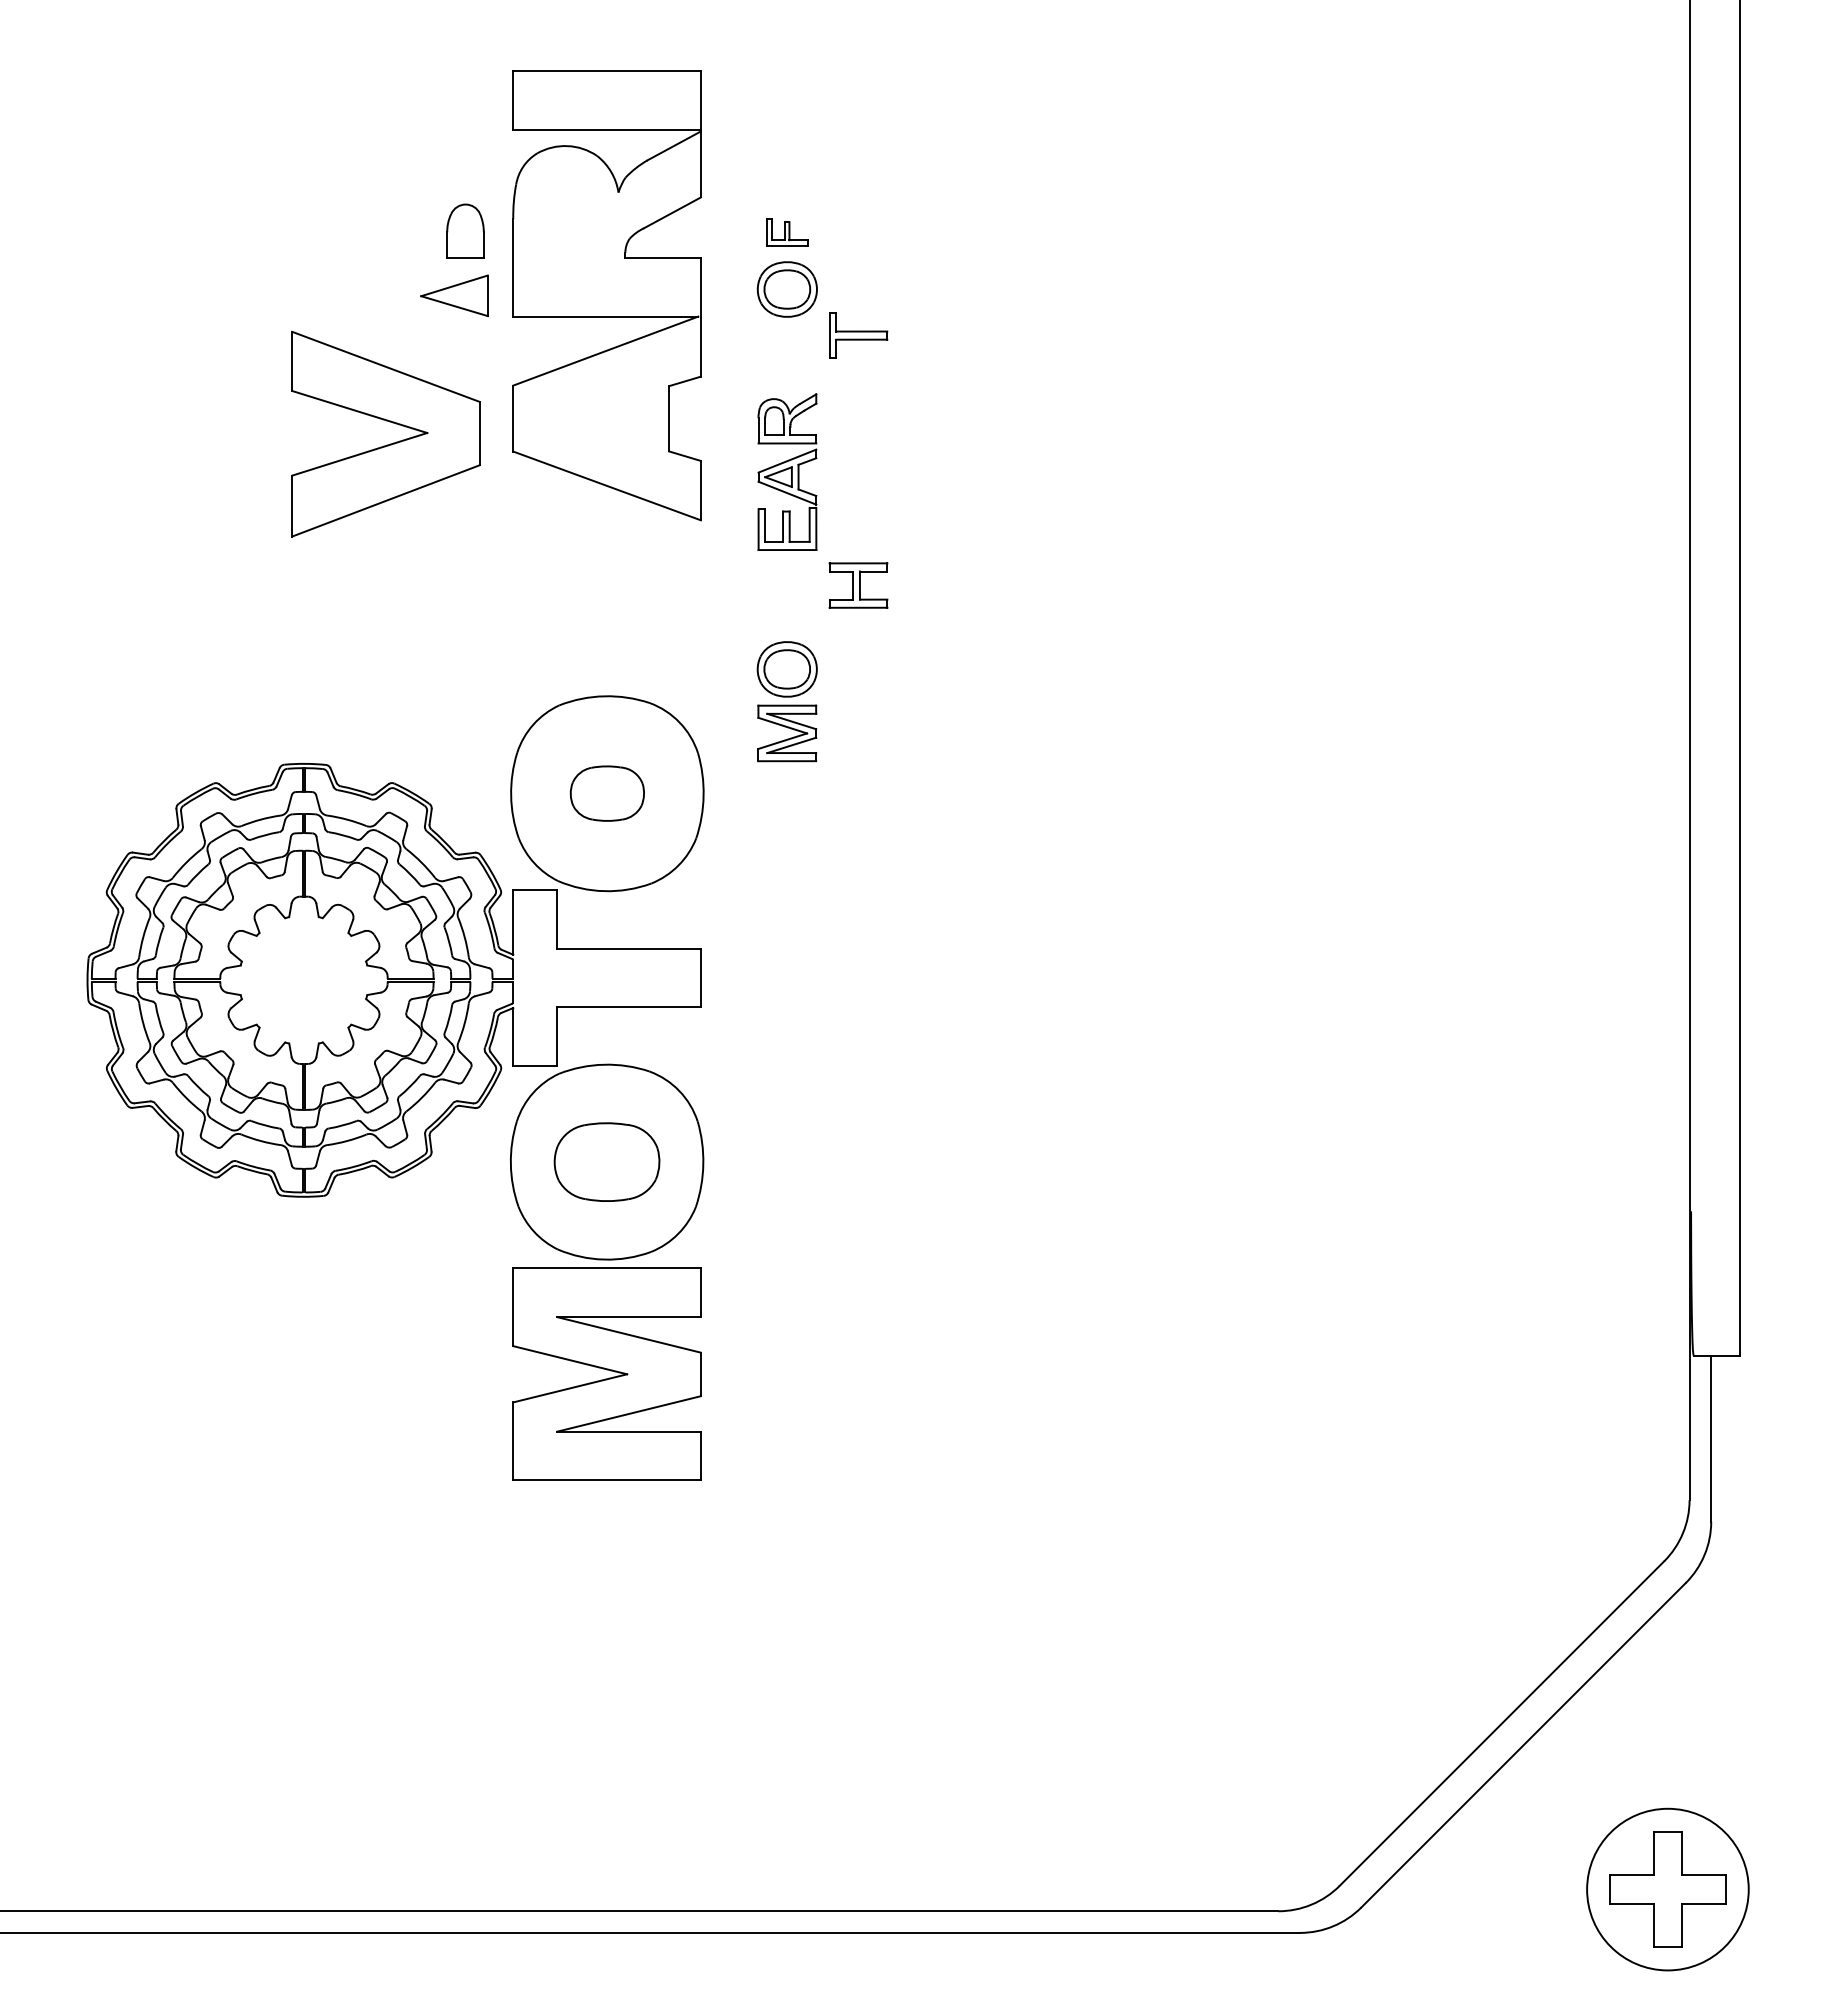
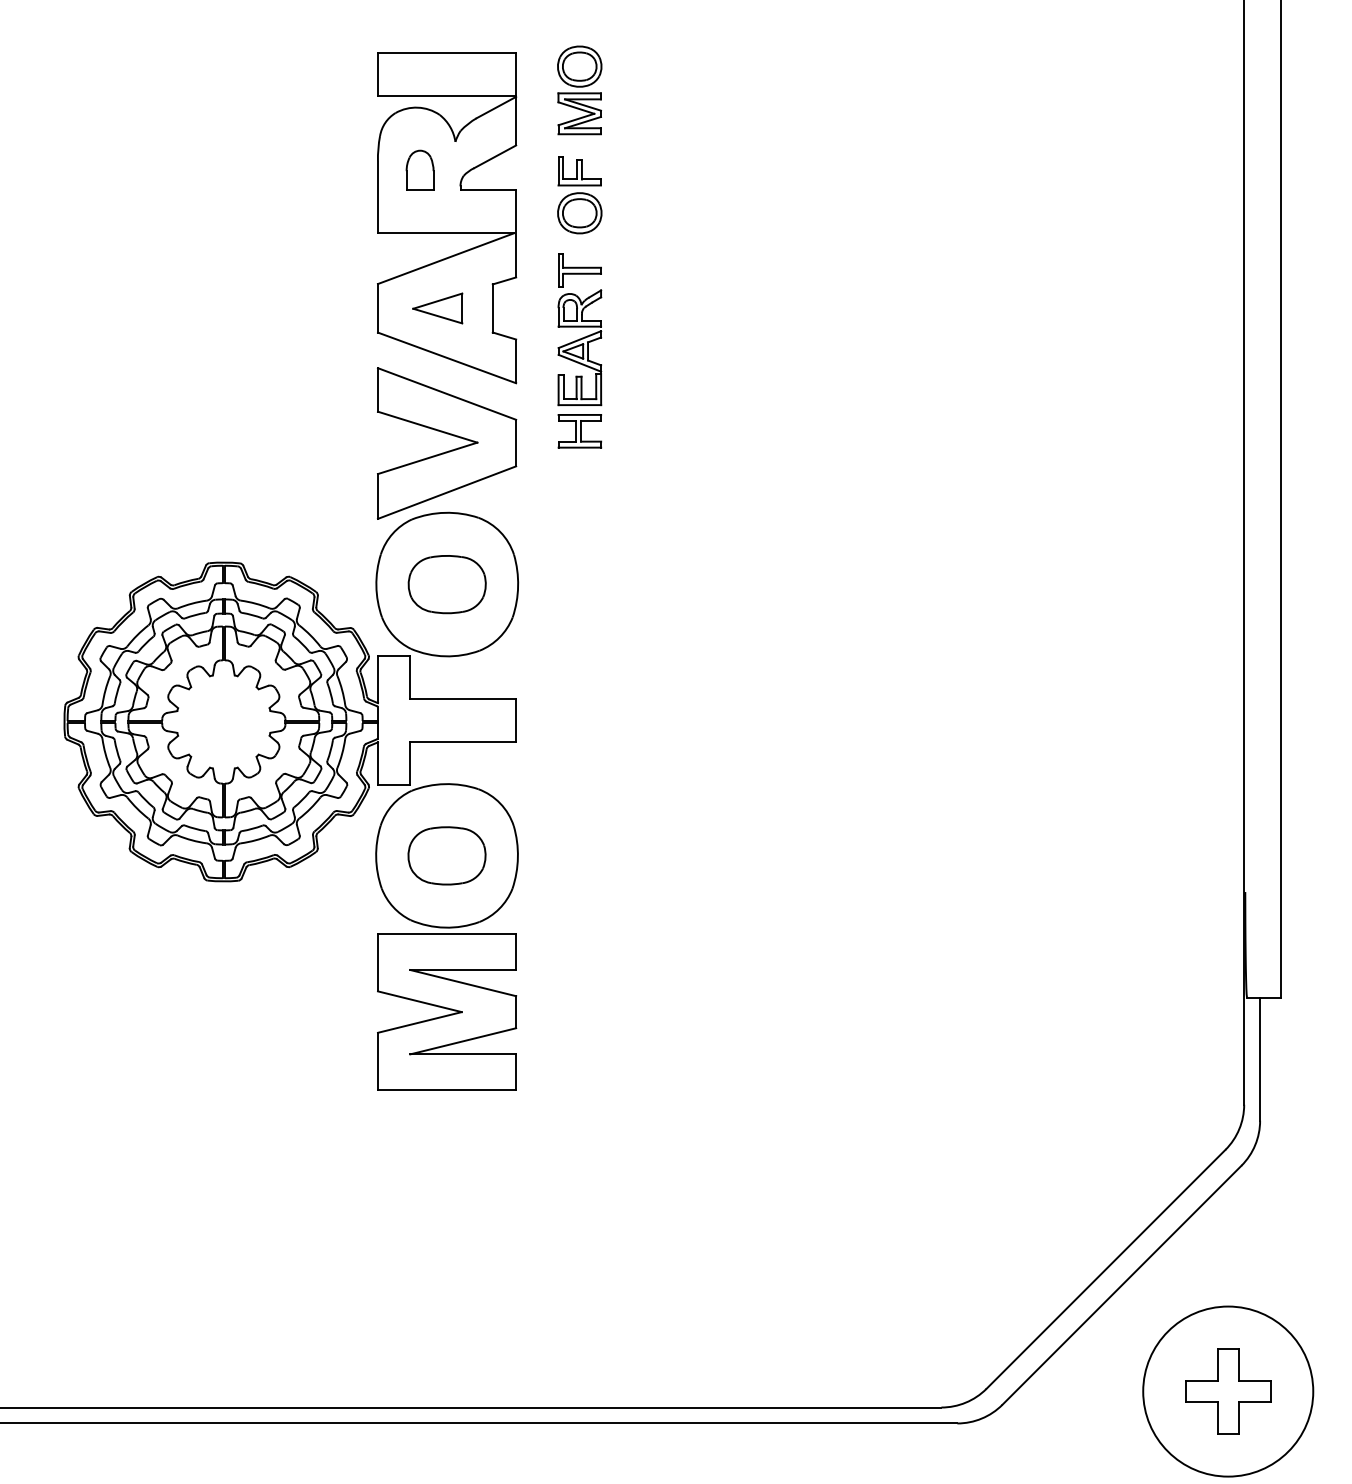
part: (465, 230) -> (420, 169), moved
part: (787, 232) -> (579, 171), size x1.43
part: (454, 295) -> (437, 308), moved
part: (858, 335) -> (579, 270), moved
part: (386, 444) -> (447, 451), moved
part: (858, 585) -> (579, 431), moved
part: (786, 701) -> (579, 90), moved
part: (607, 793) -> (447, 584), size x1.43
circle: (1667, 1889) -> (1227, 1391), size x1.43

